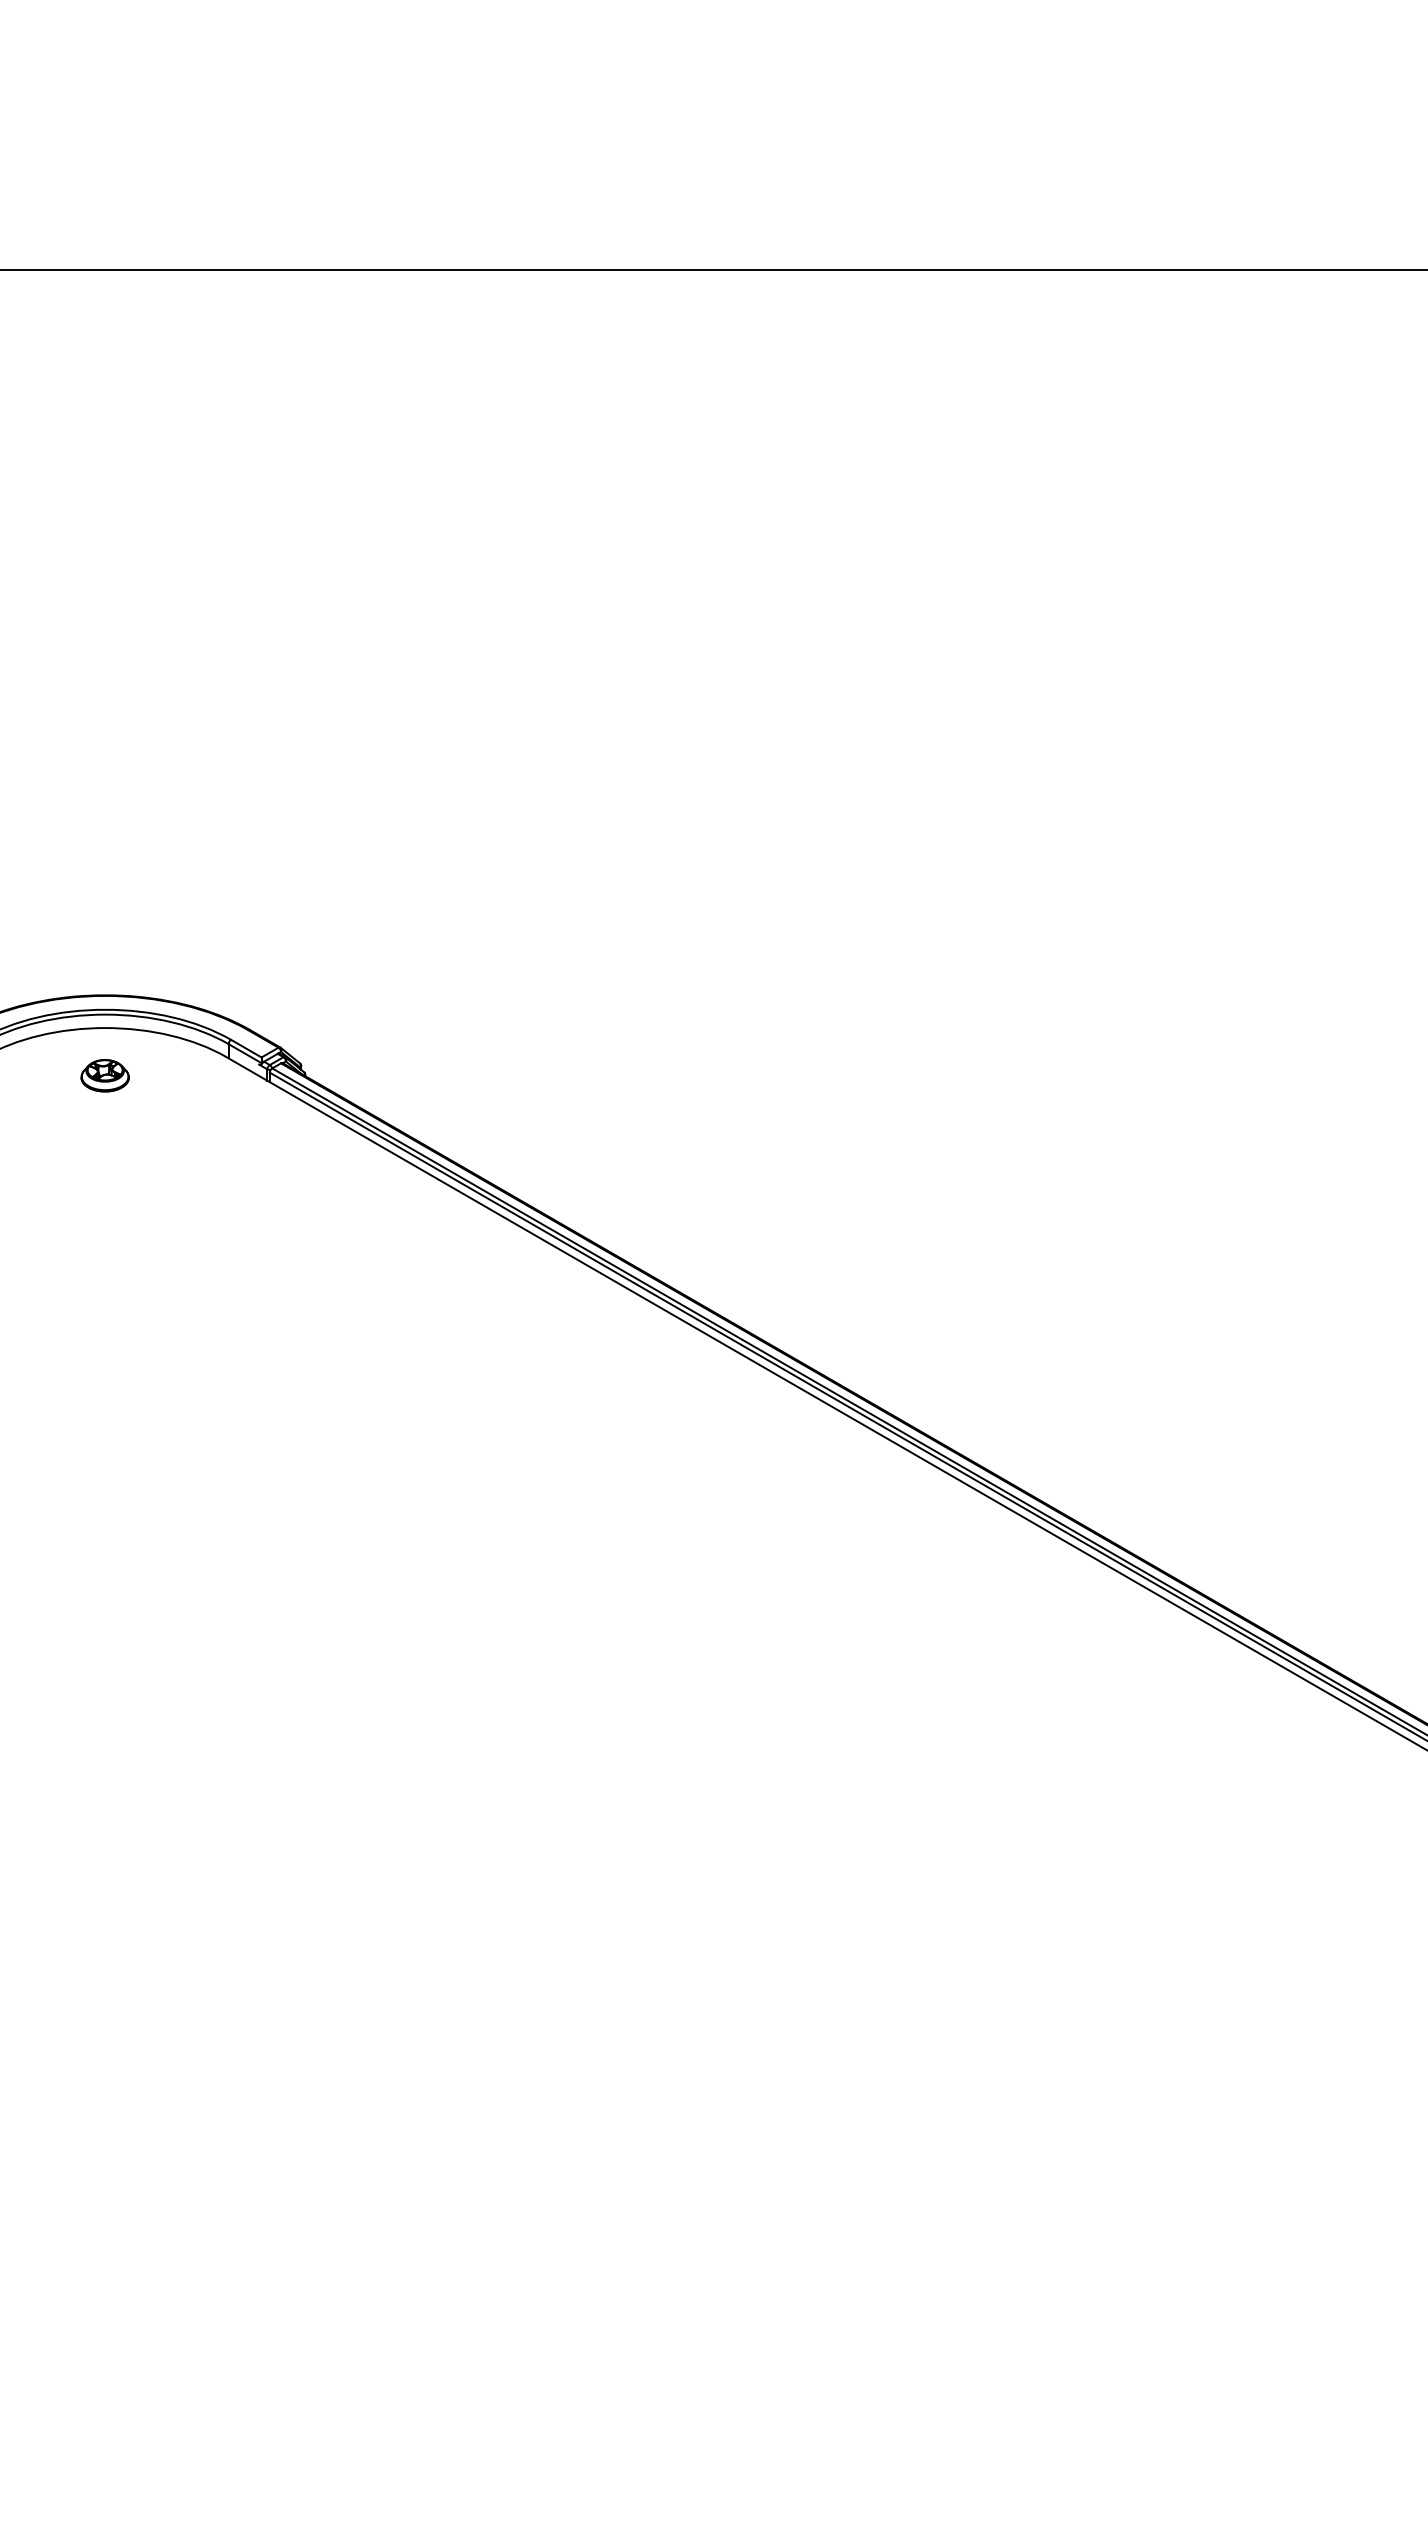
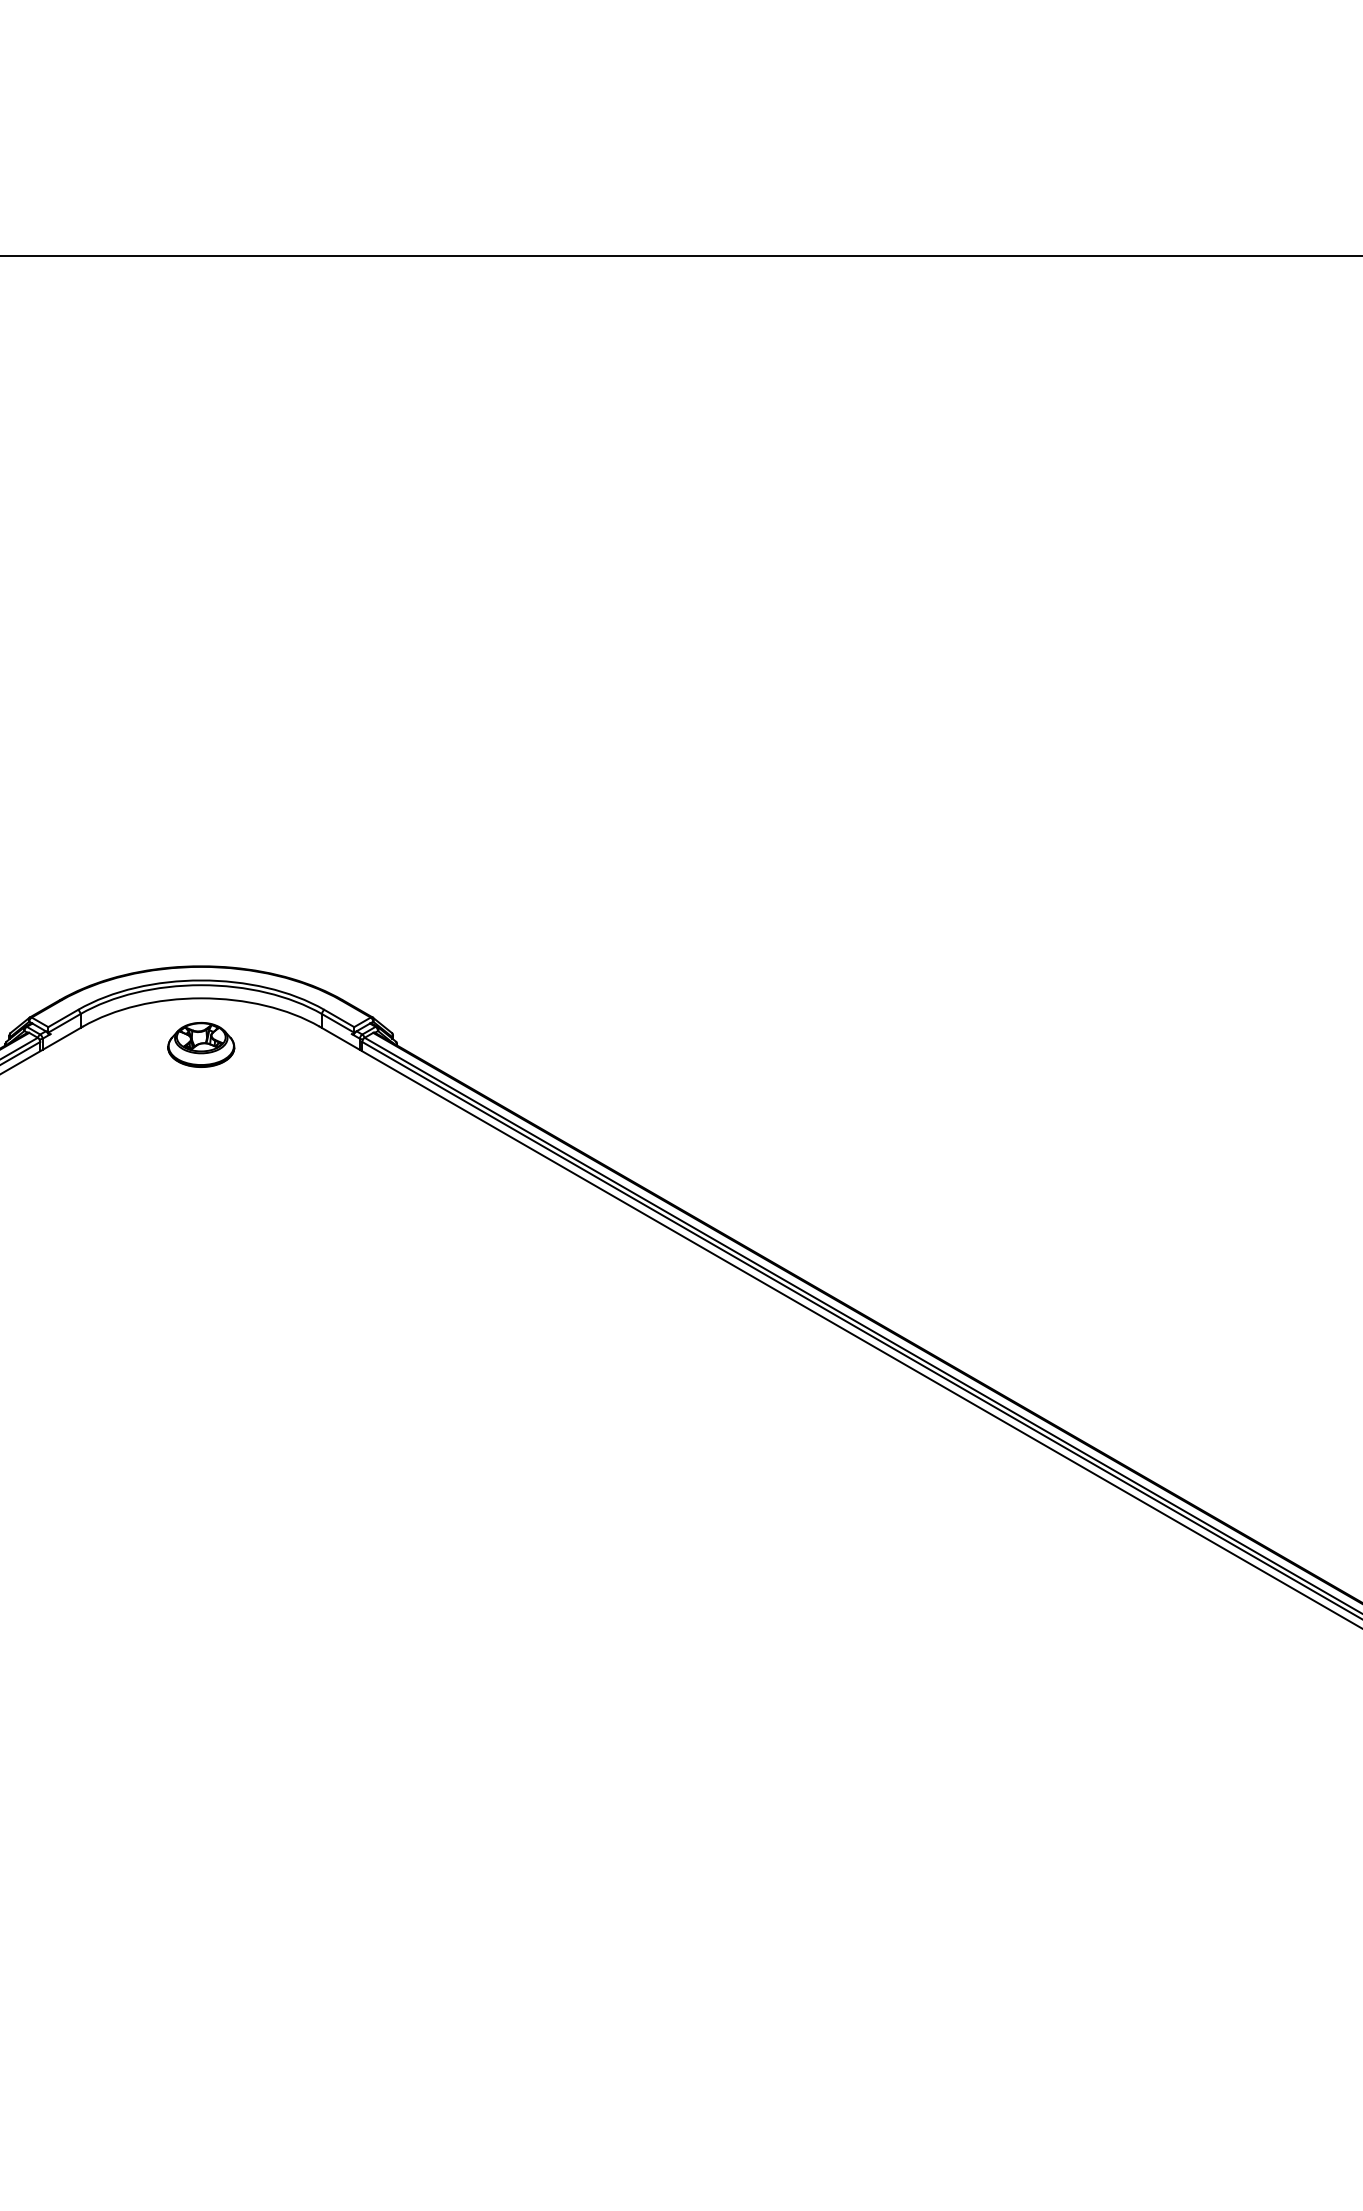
part: (104, 1075) -> (200, 1044), size x1.43

